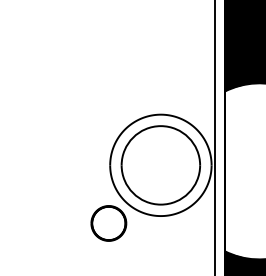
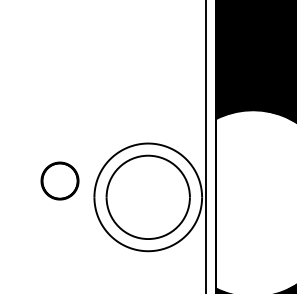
part: (108, 222) -> (59, 180), moved

